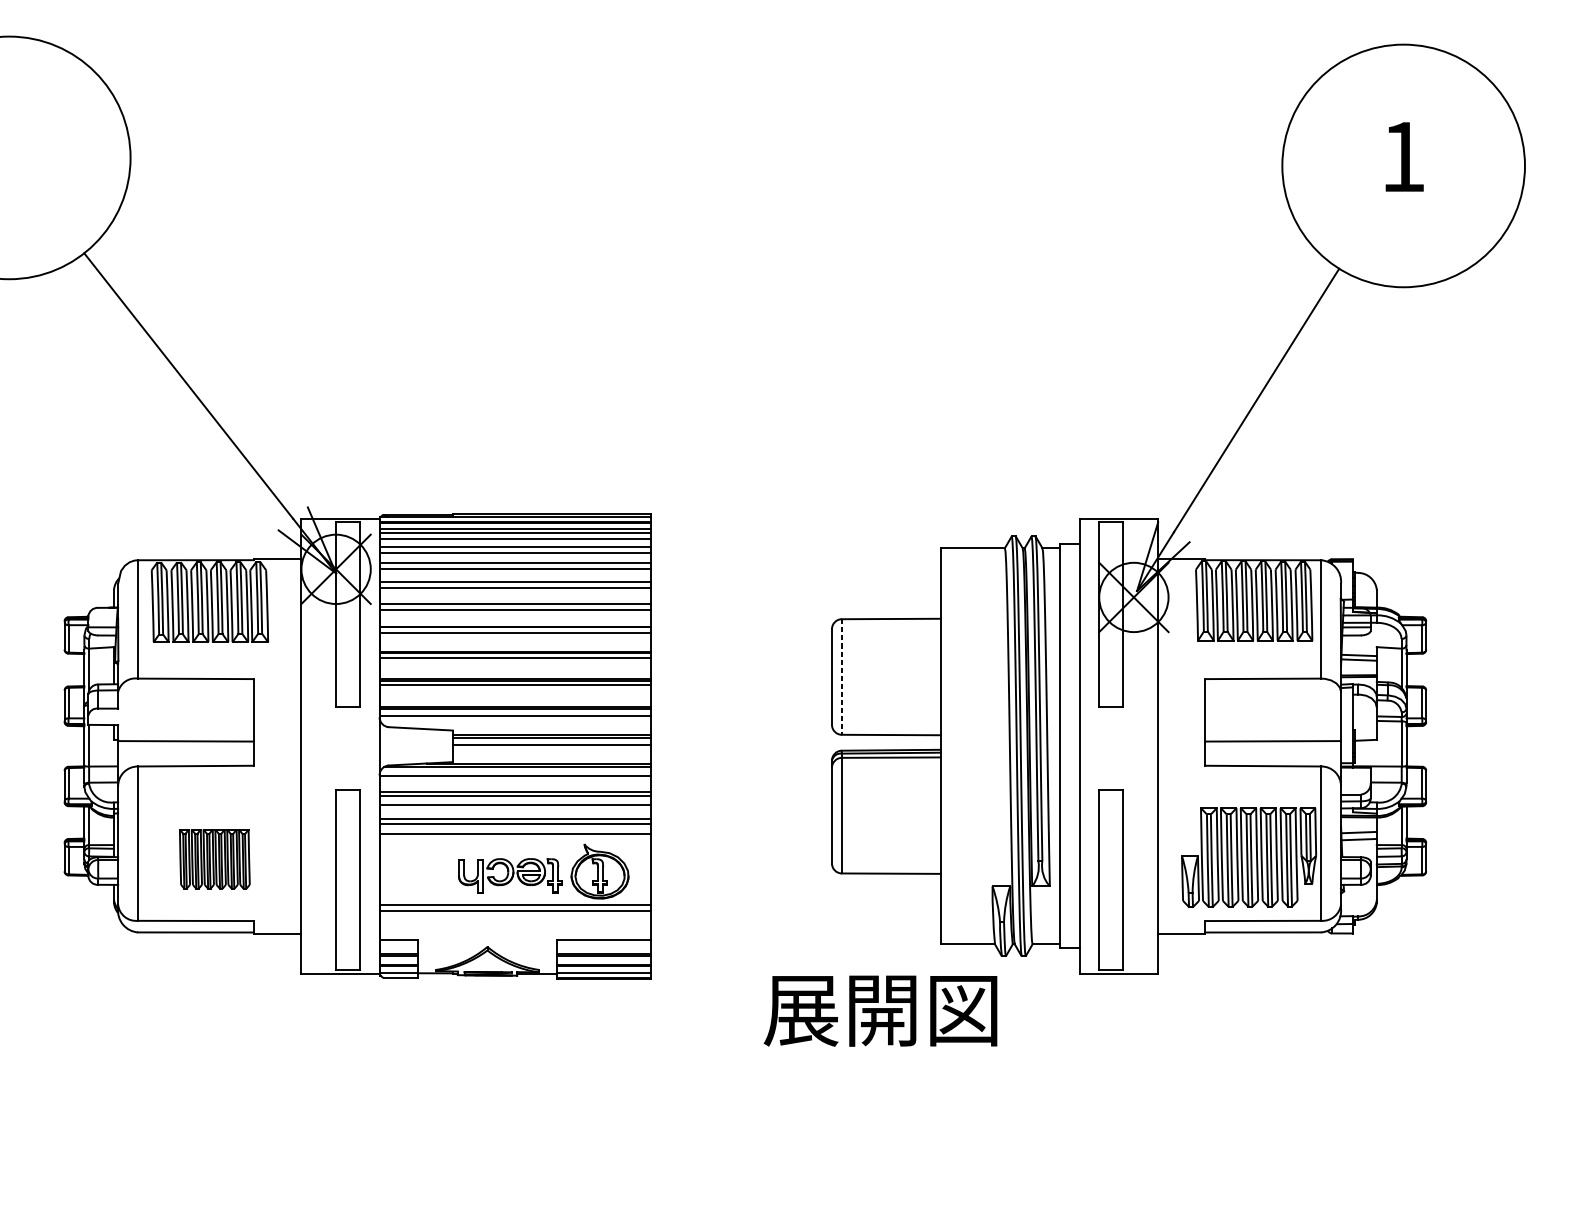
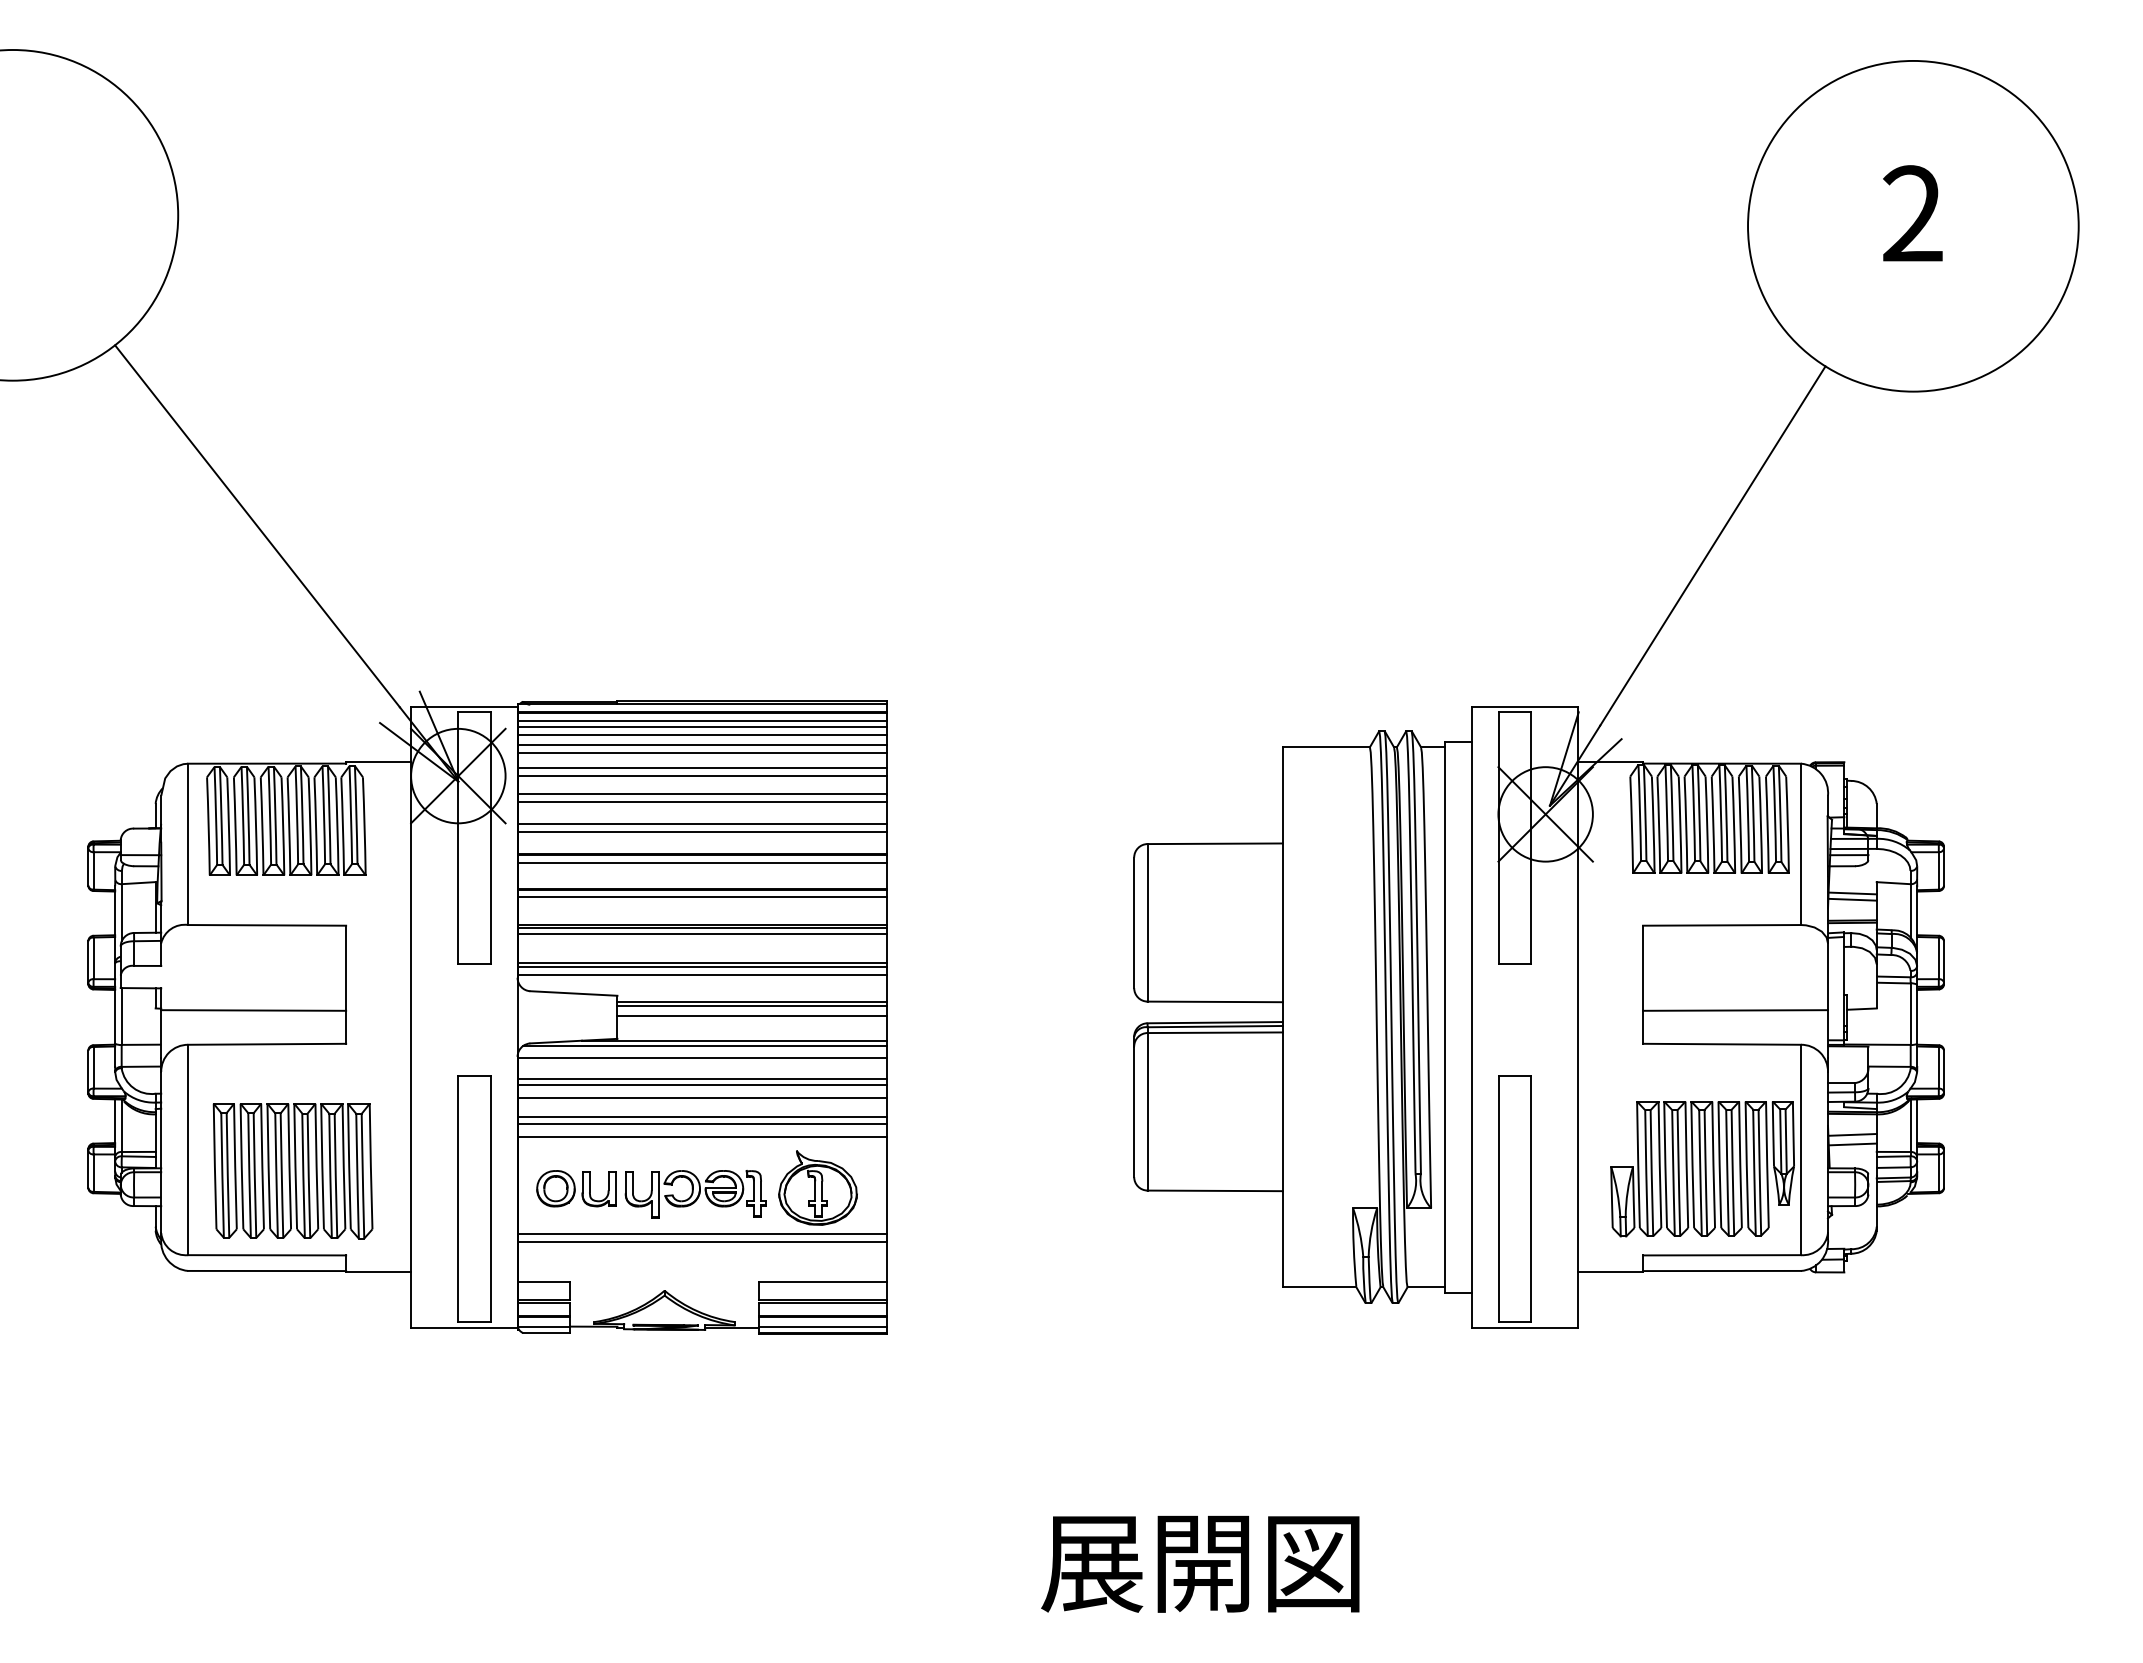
text: (1403, 156) -> (1912, 213), 1 -> 2
line: (841, 676) -> (1147, 922), dashed -> solid
part: (214, 859) -> (292, 1171), size x1.67
part: (422, 871) -> (576, 1188), added
text: (880, 1011) -> (1200, 1564), moved

